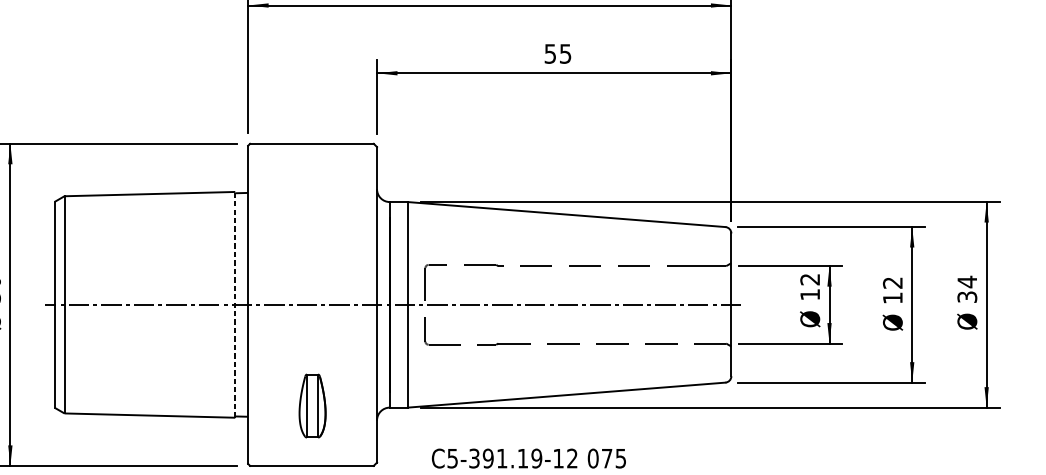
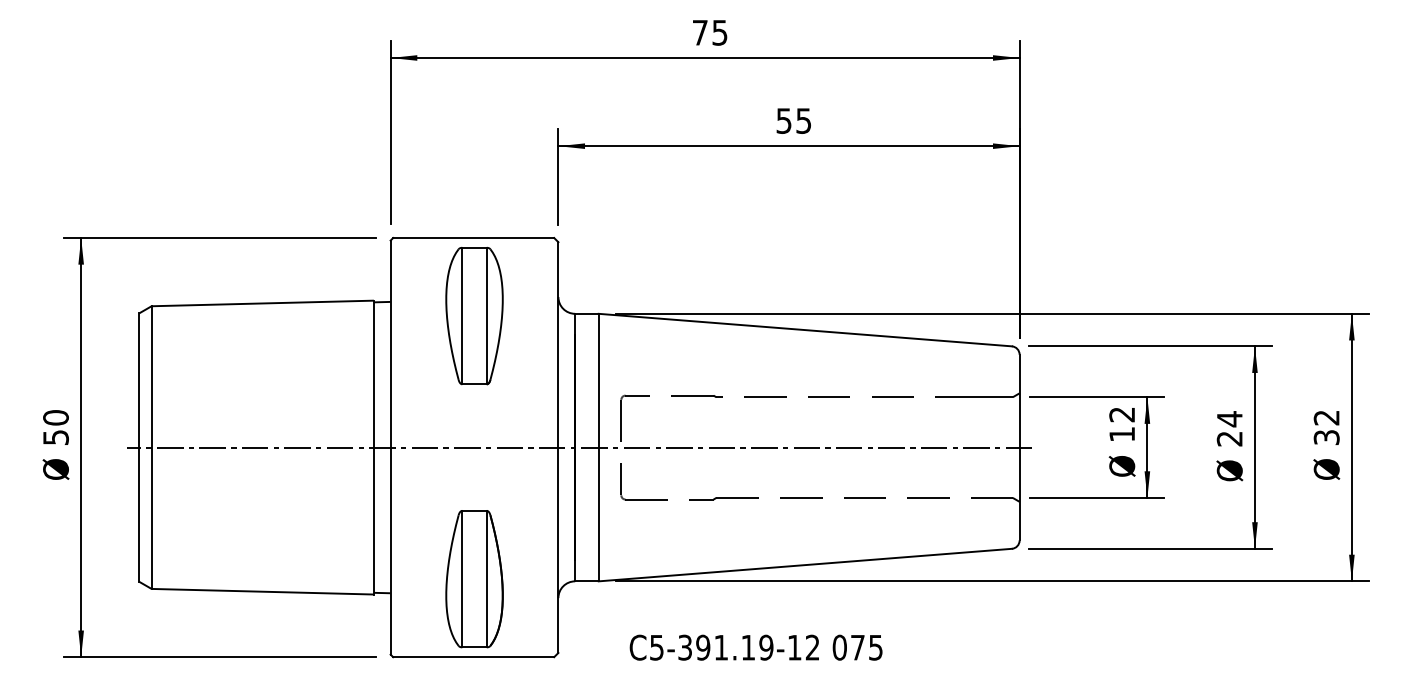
part: (312, 204) -> (474, 316), added
text: (967, 281) -> (1326, 417), 34 -> 32
text: (892, 290) -> (1229, 428), 12 -> 24
line: (234, 304) -> (373, 447), dashed -> solid
part: (312, 406) -> (474, 579), size x1.67

